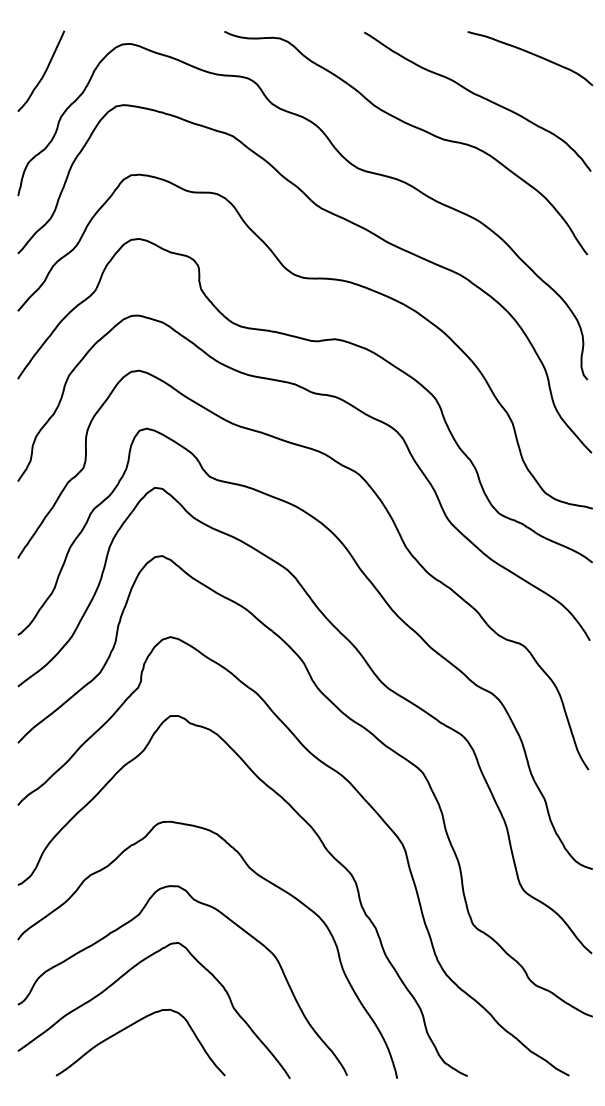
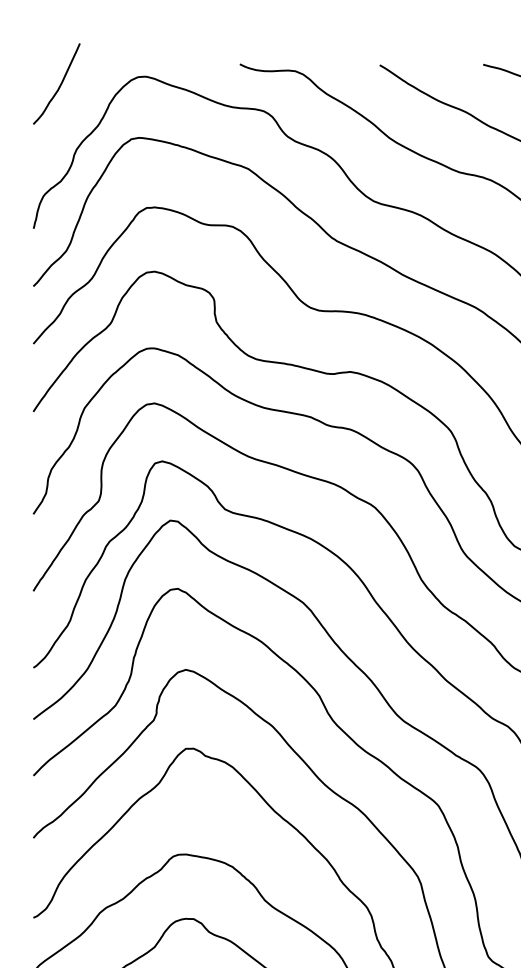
curve: (44, 71) -> (59, 84), moved

